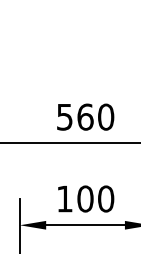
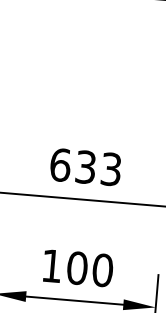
text: (85, 116) -> (85, 166), 560 -> 633

